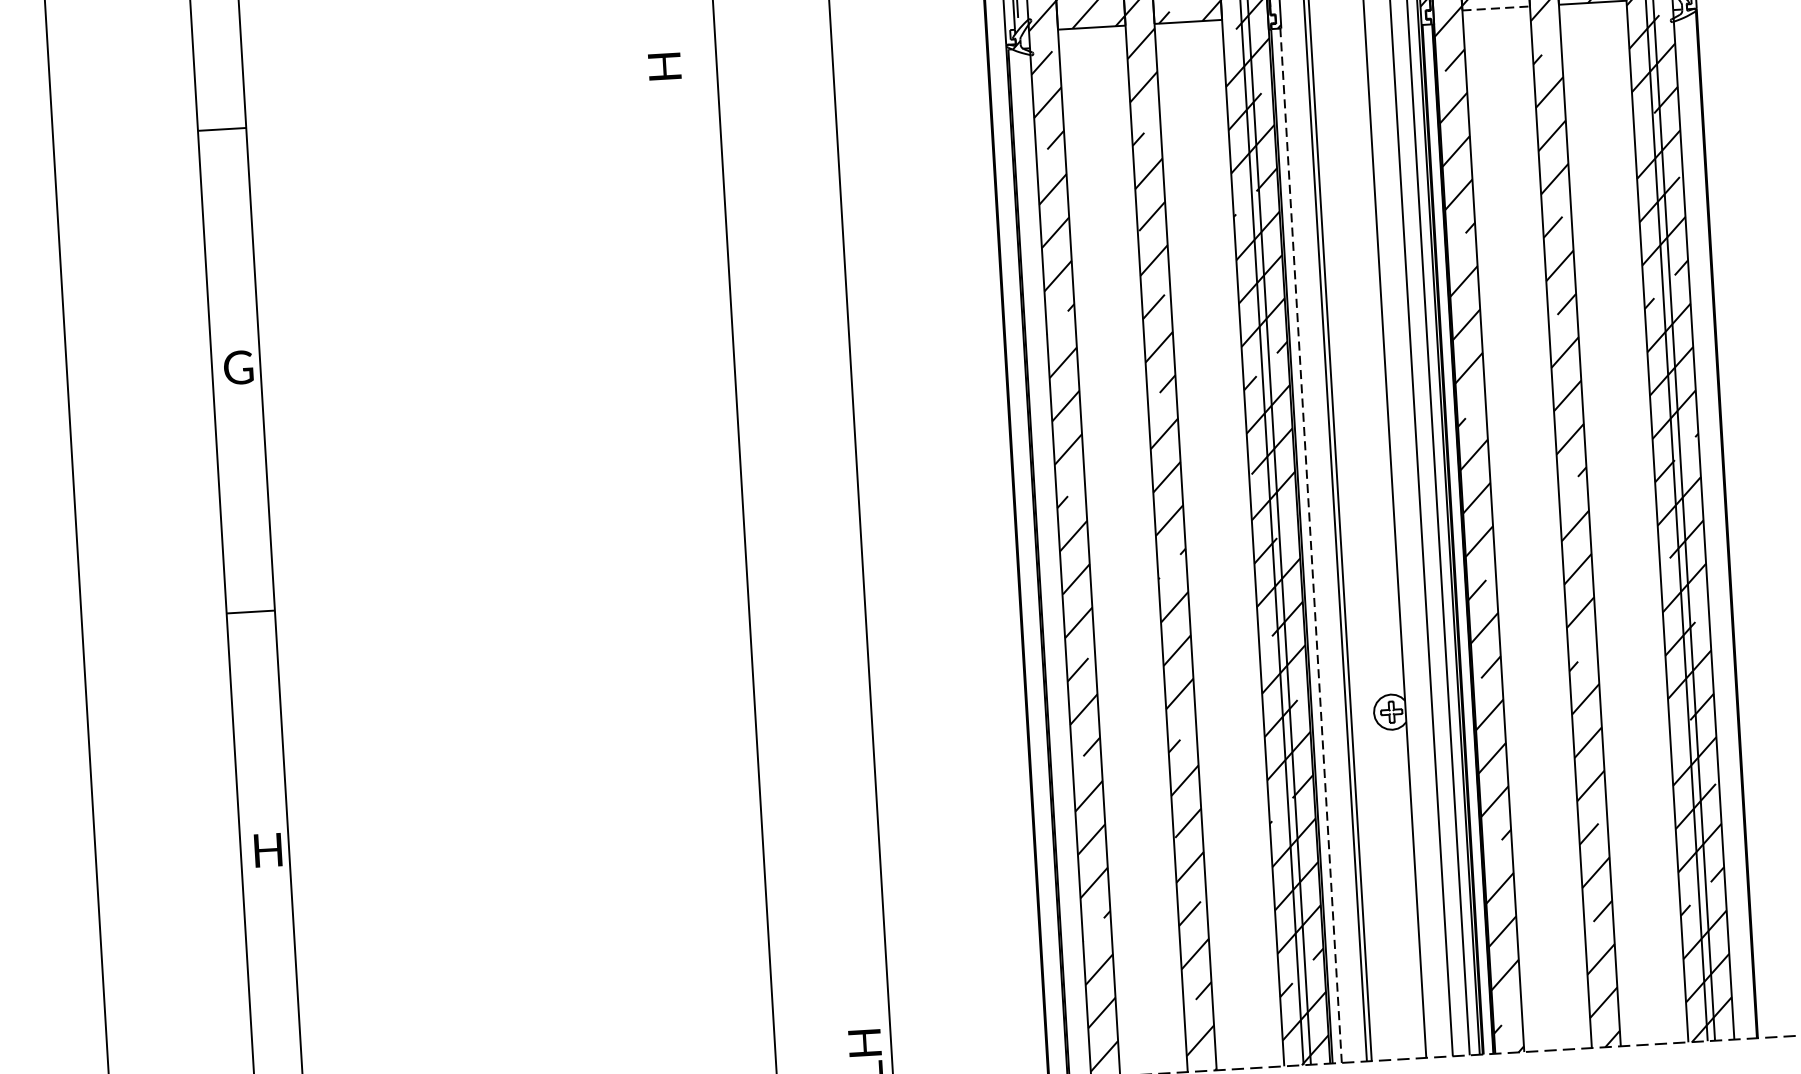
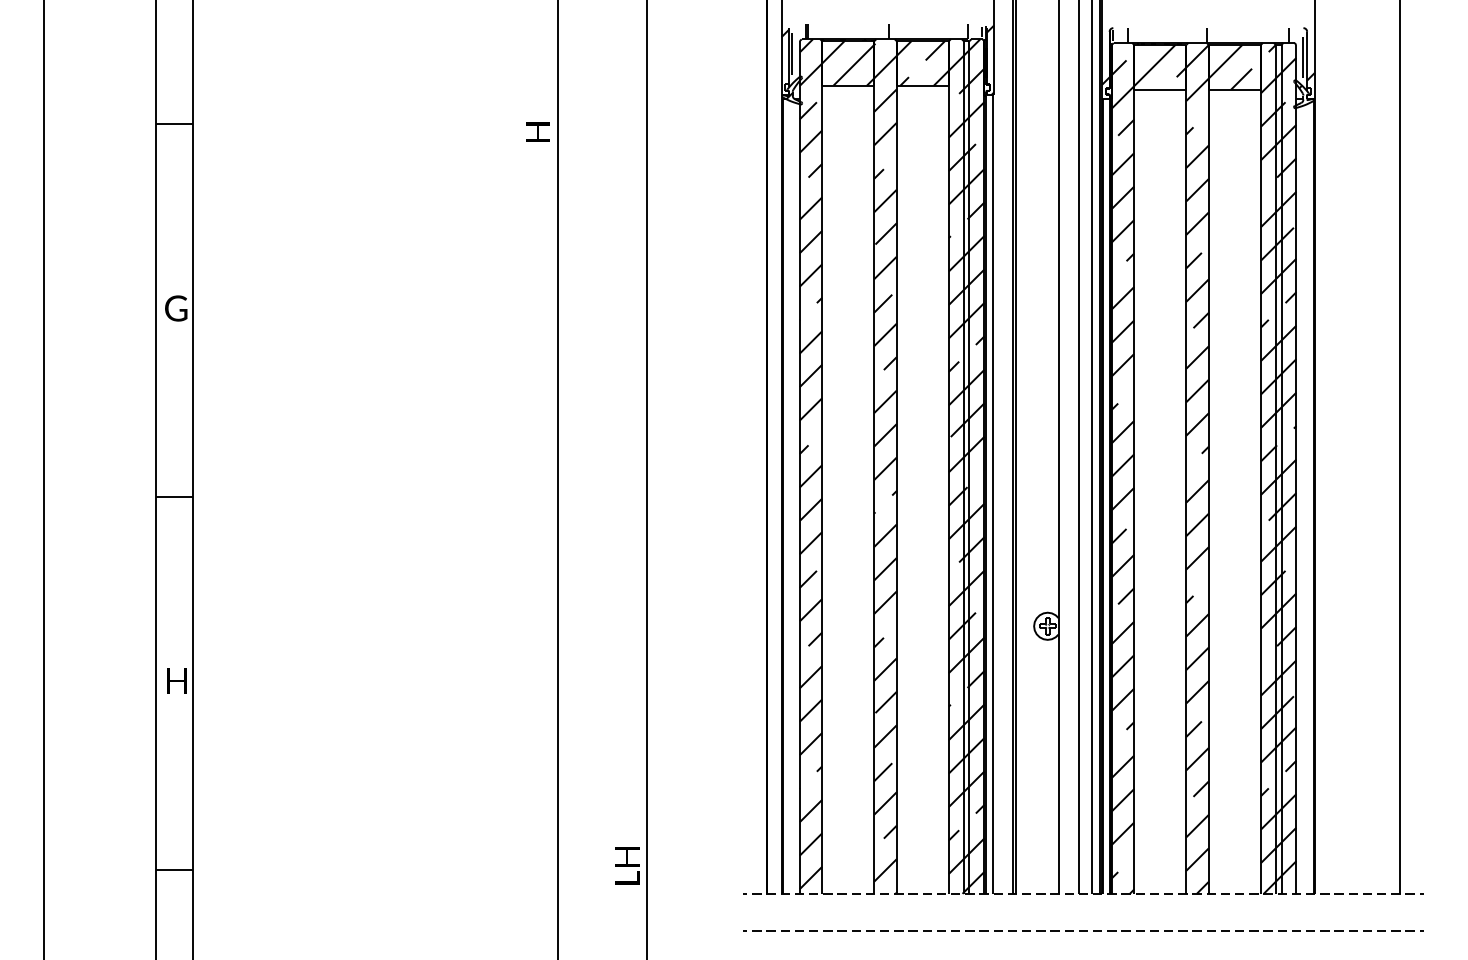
line: (1496, 8) -> (1160, 89), dashed -> solid
text: (664, 65) -> (537, 131), moved
line: (1311, 545) -> (993, 494), dashed -> solid

